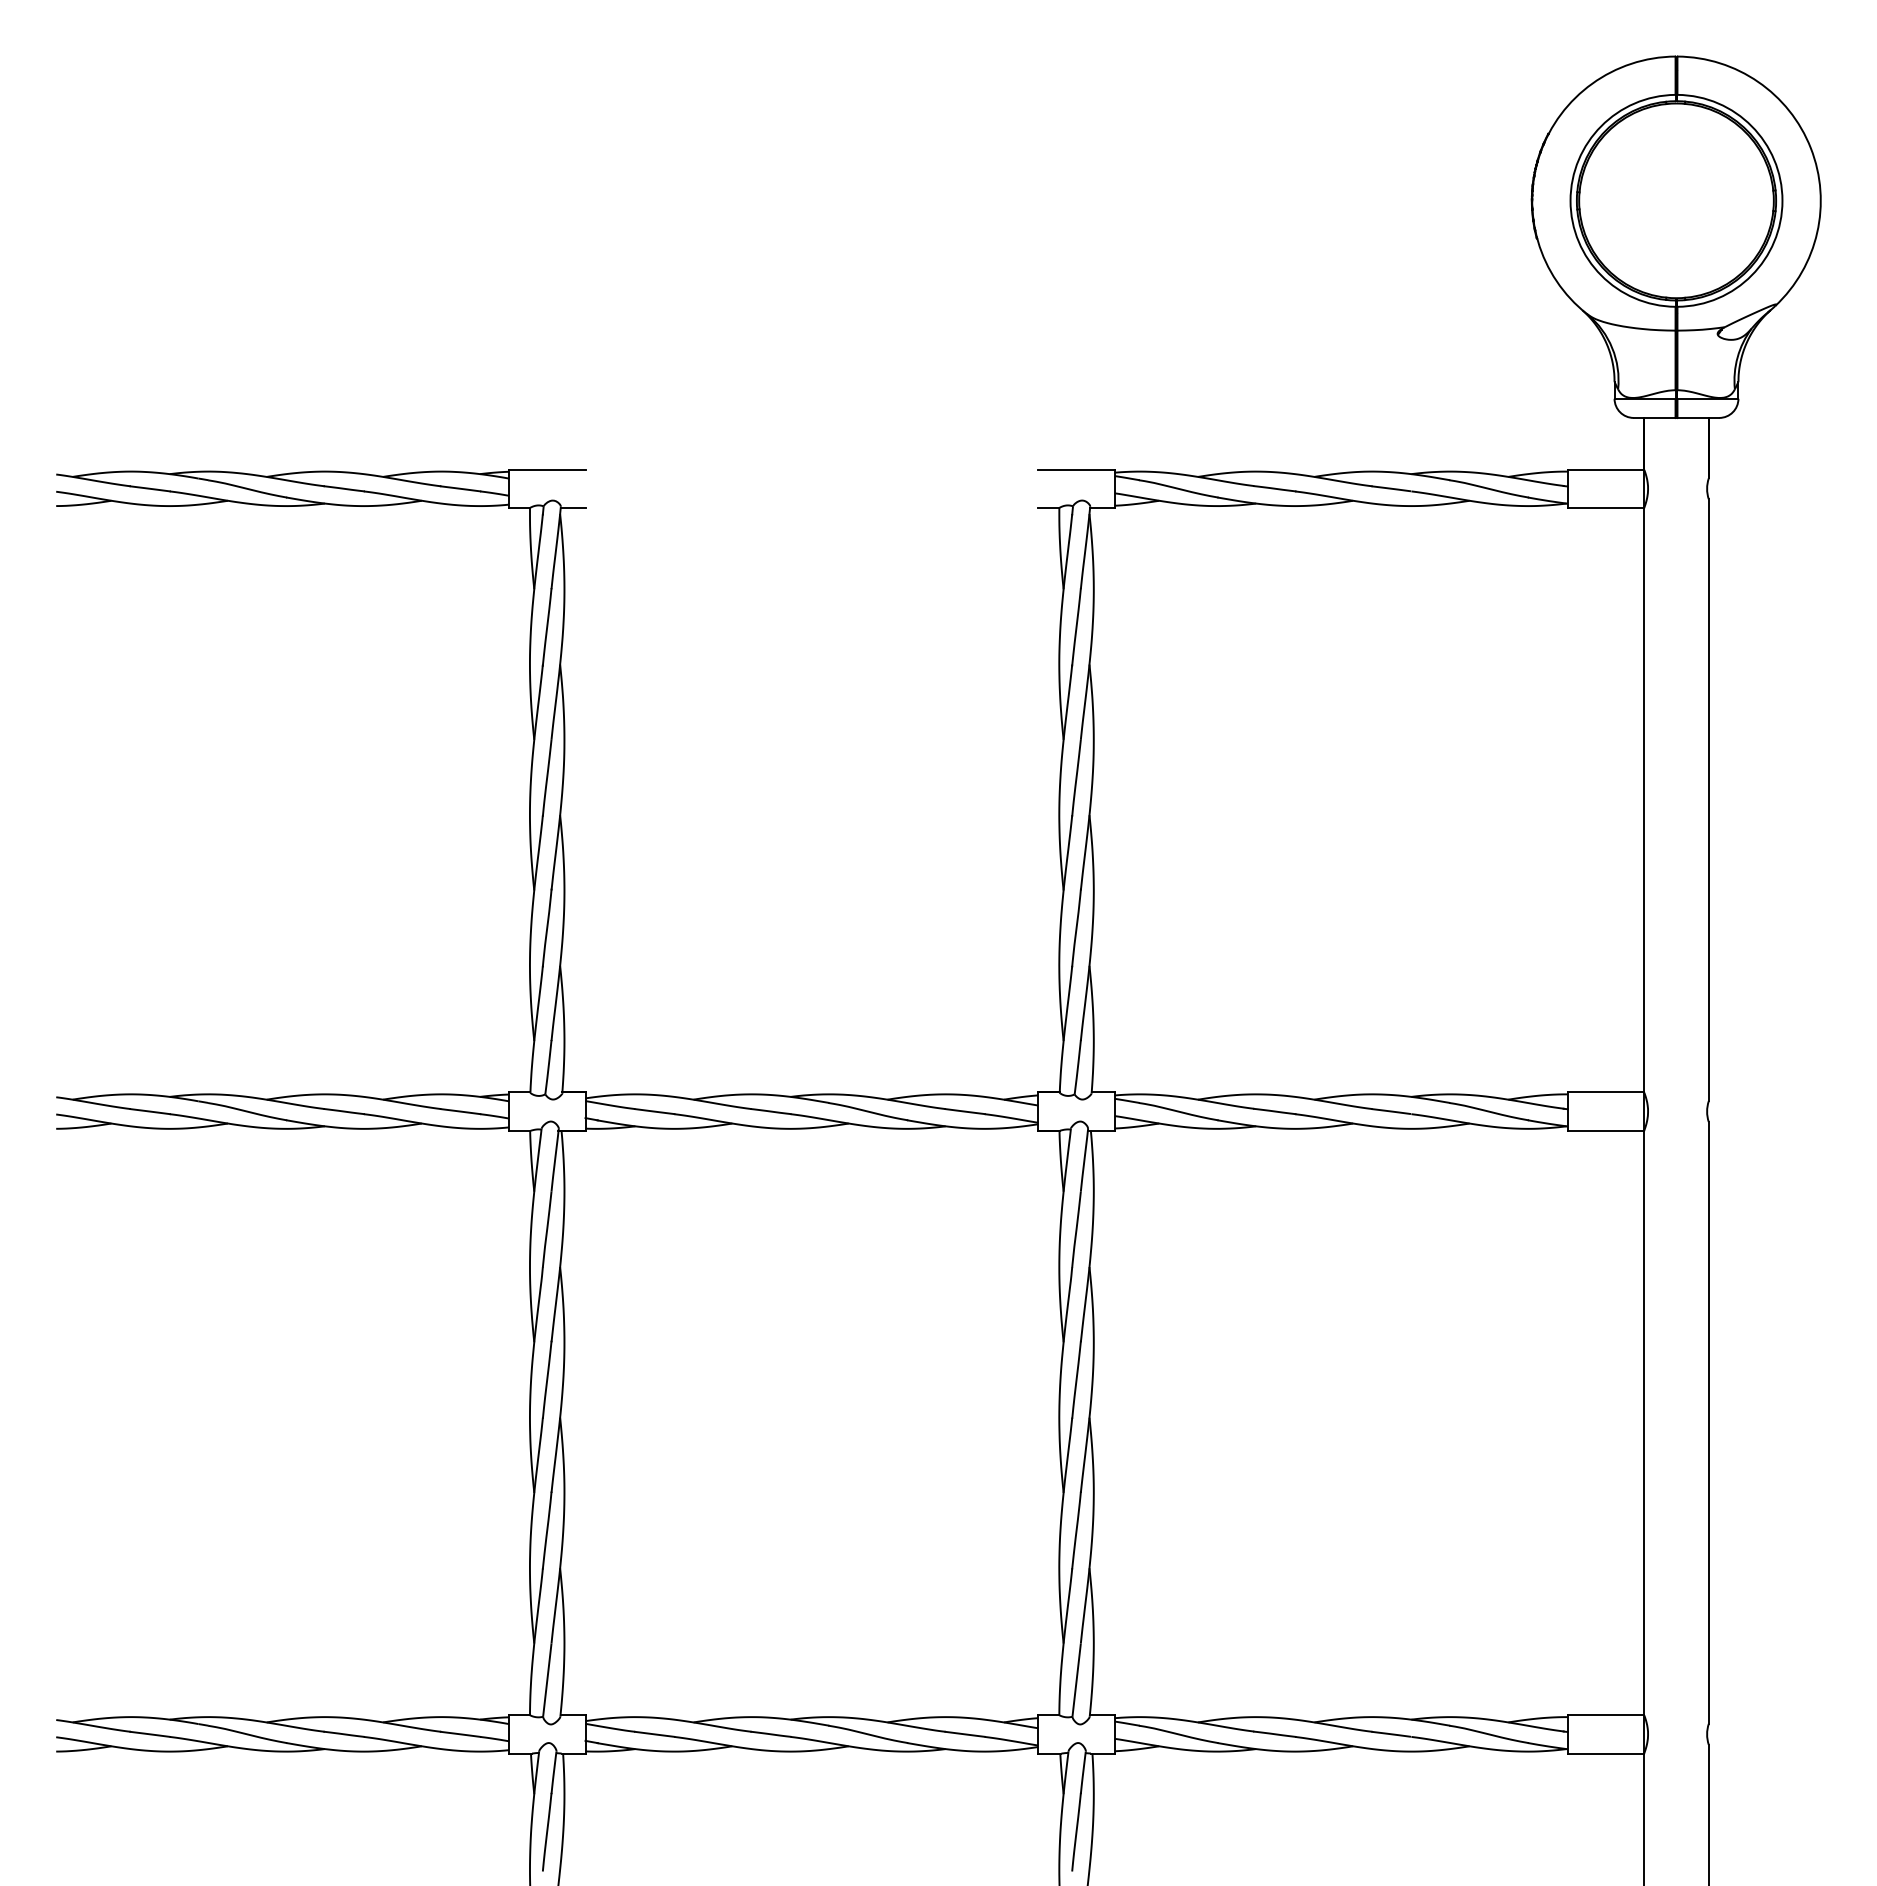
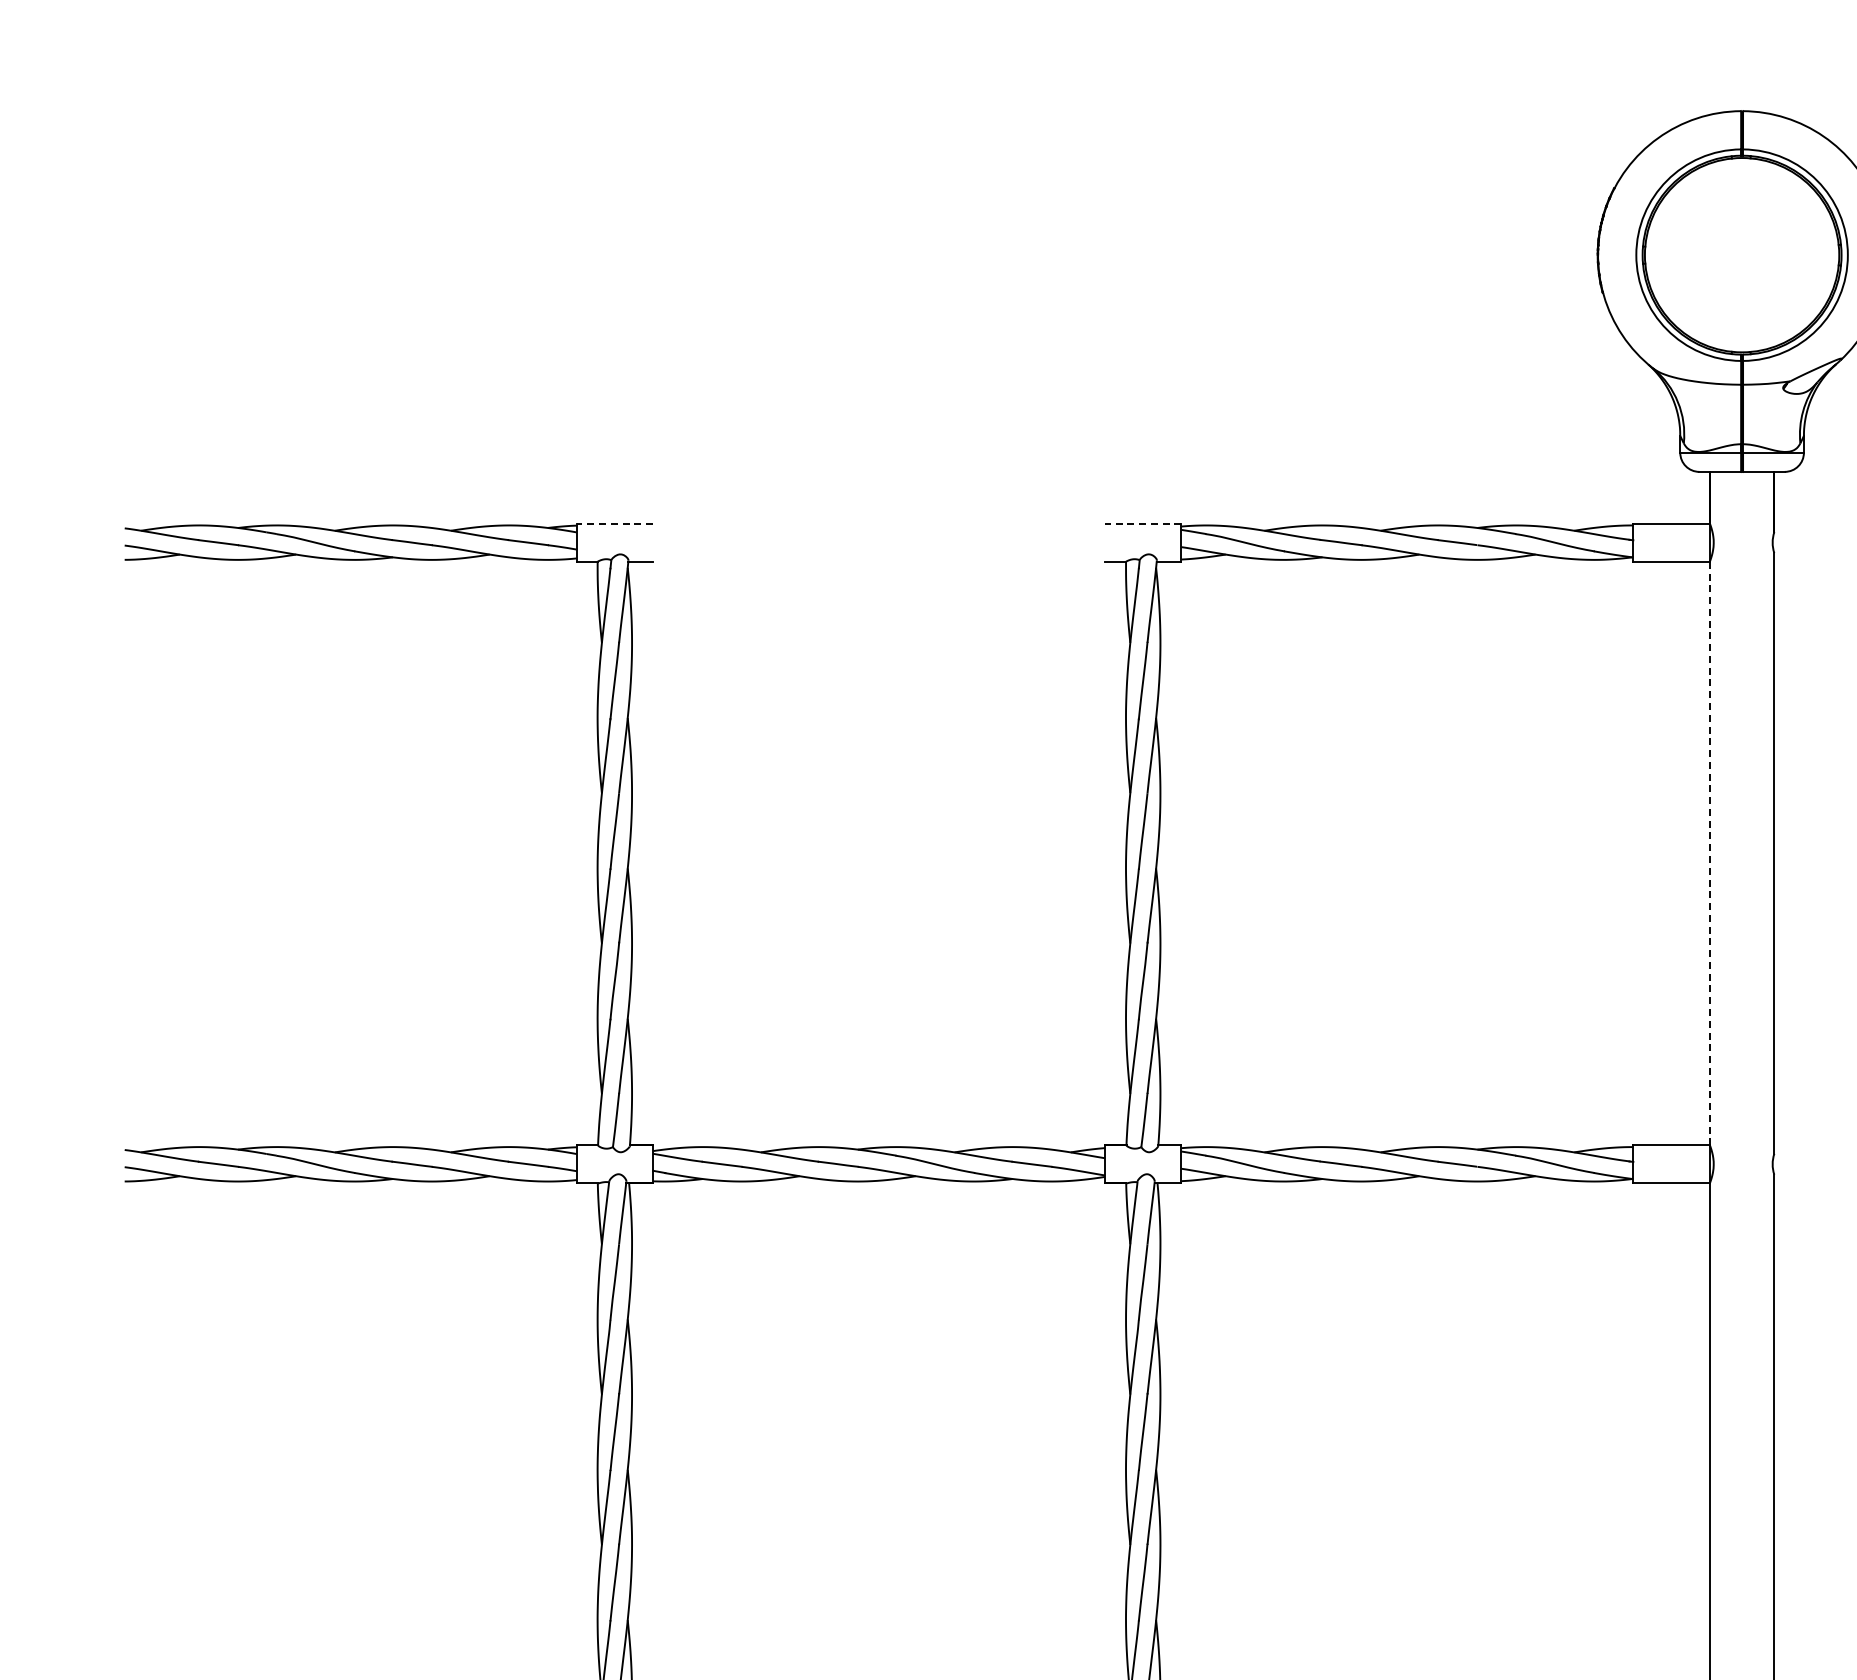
line: (546, 469) -> (614, 523), solid -> dashed
line: (1076, 469) -> (1143, 523), solid -> dashed
line: (1644, 800) -> (1710, 853), solid -> dashed

